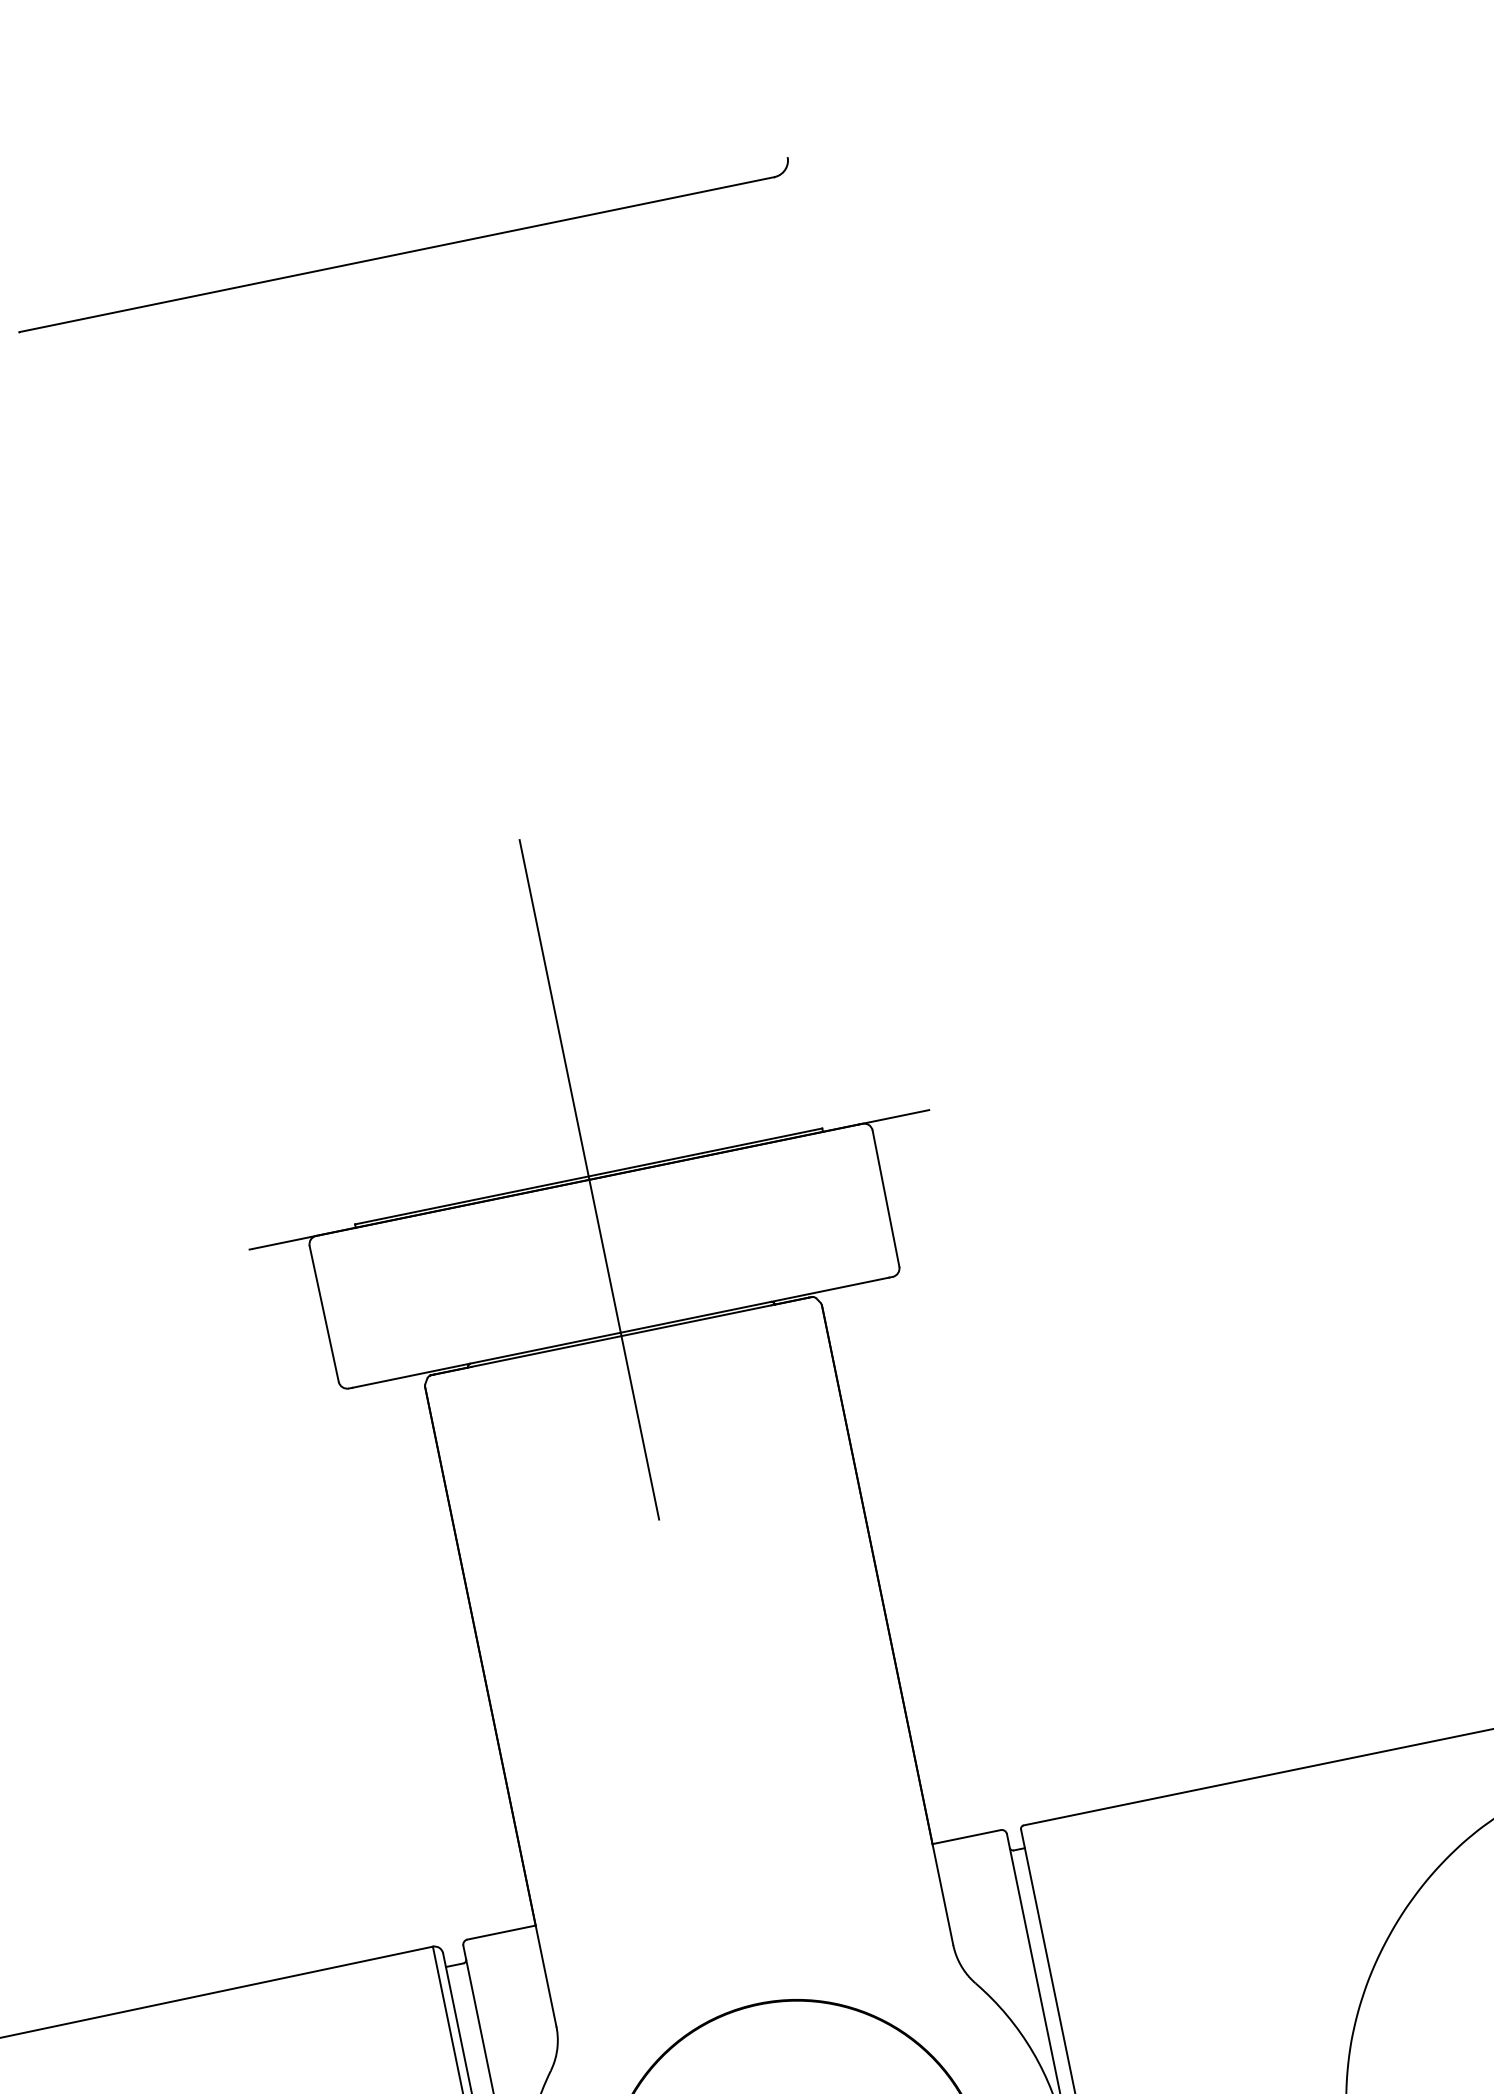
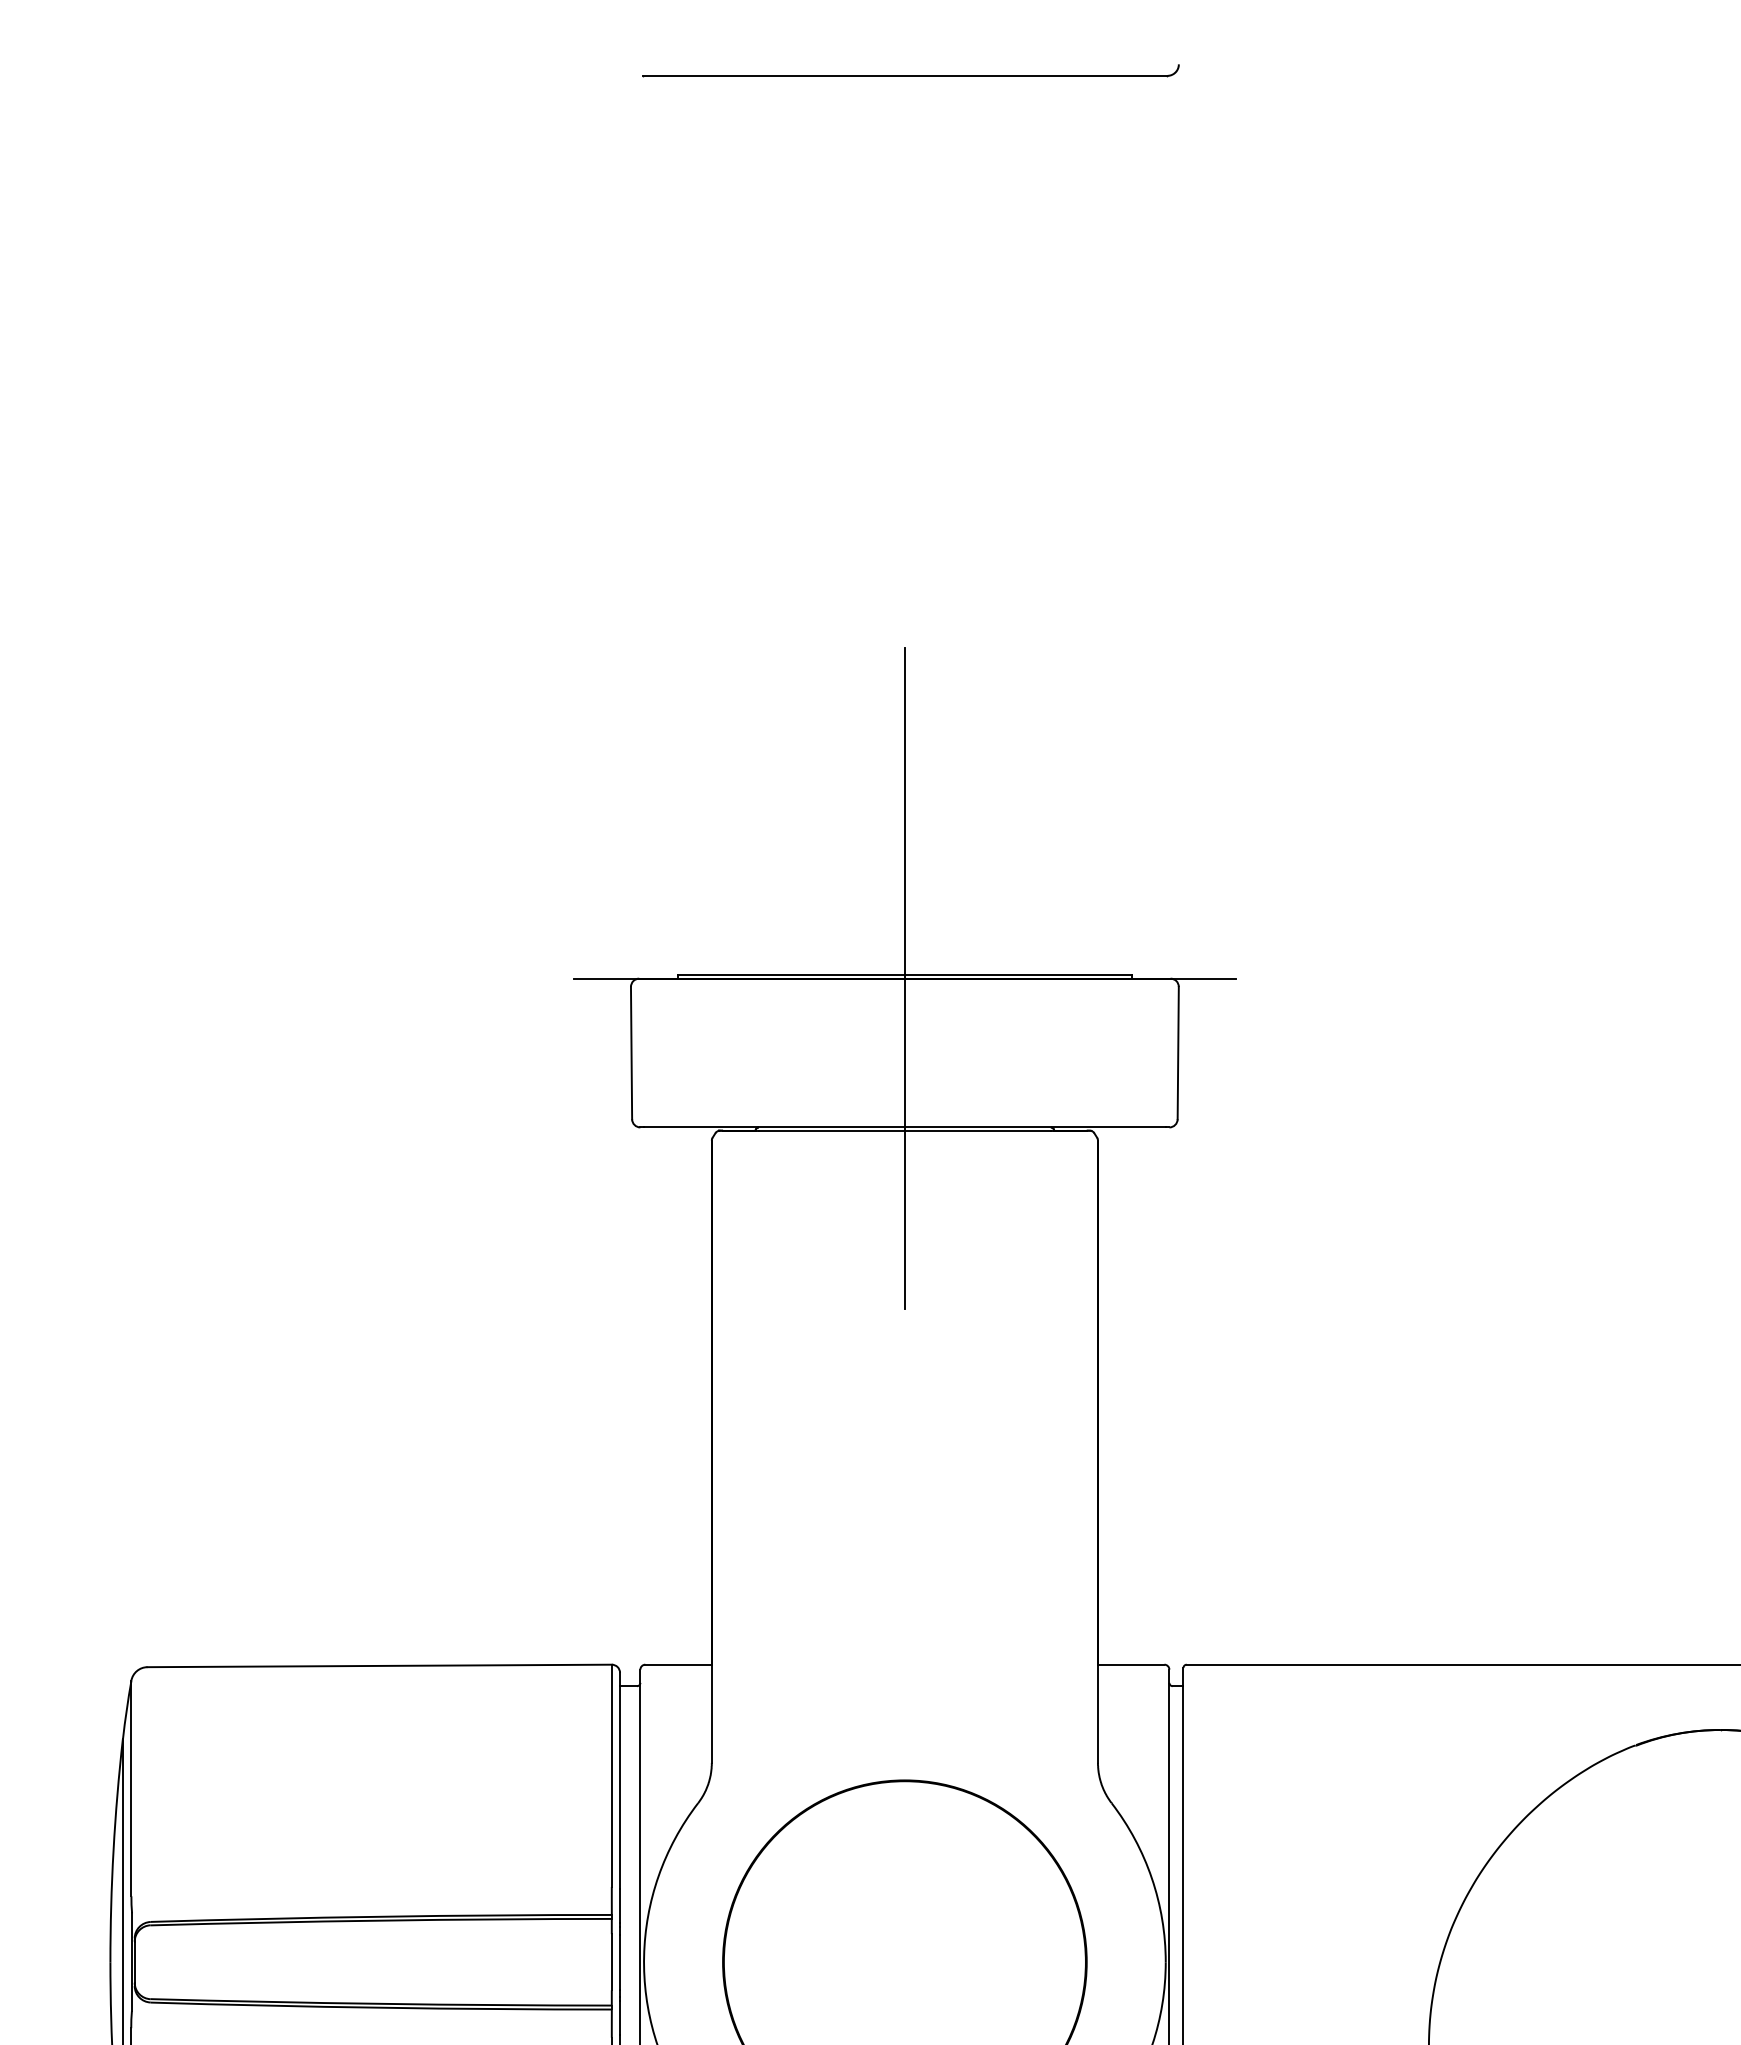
part: (403, 245) -> (910, 70), size x0.71

